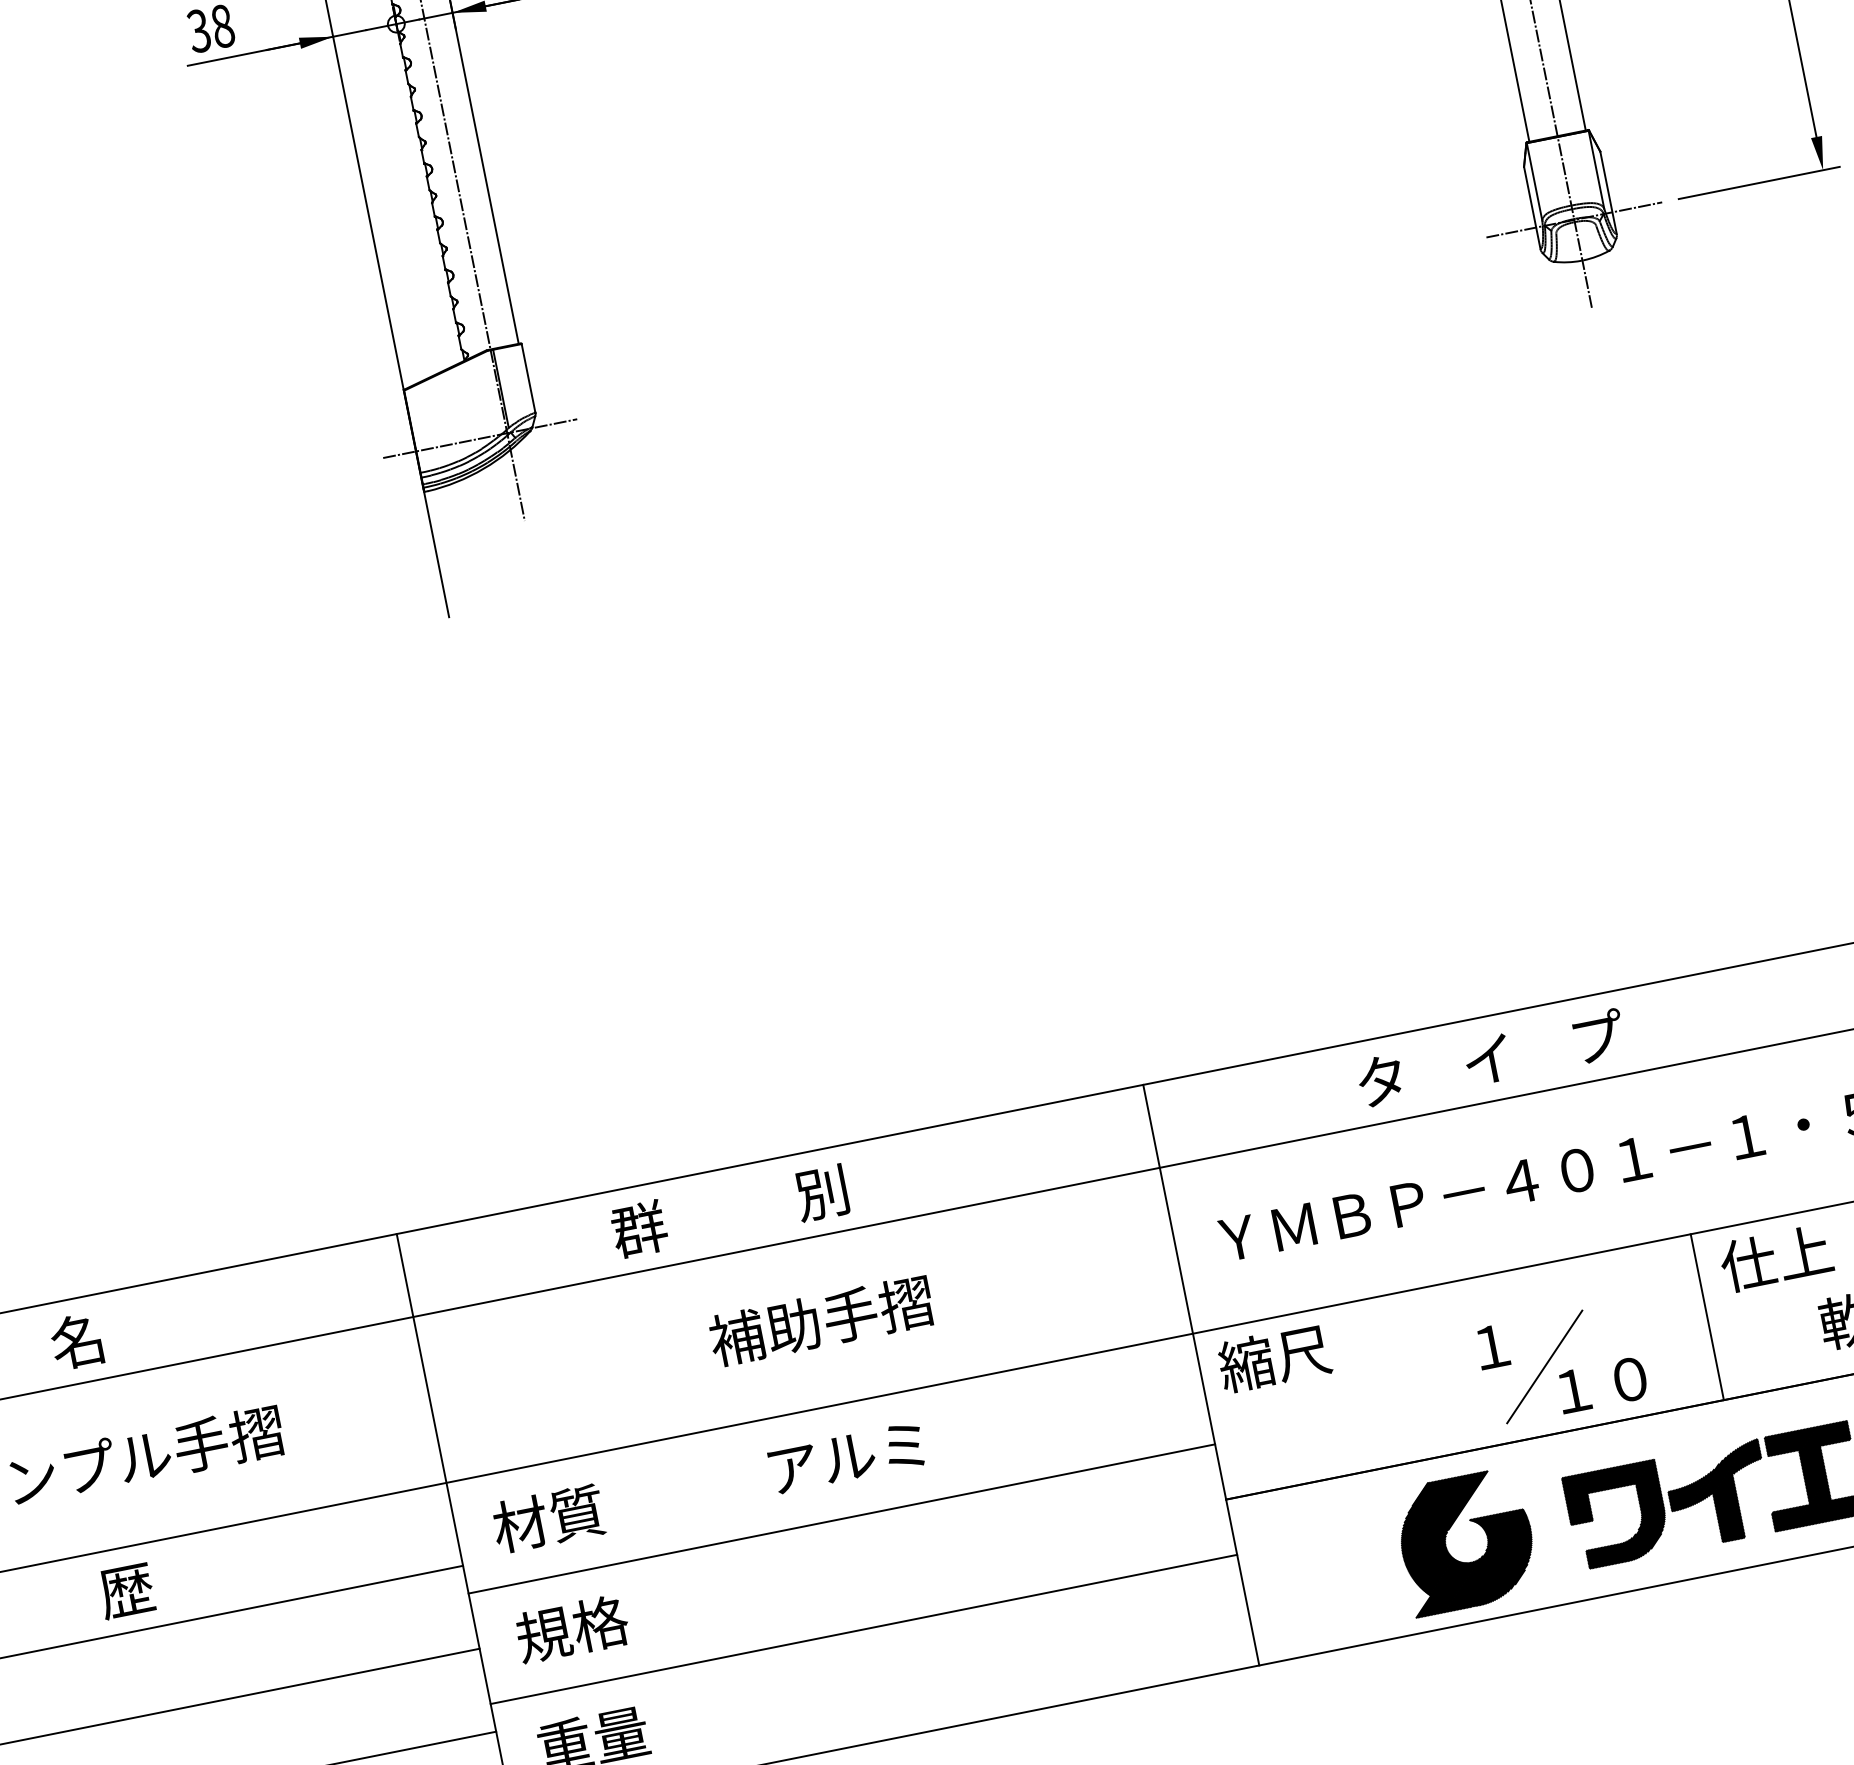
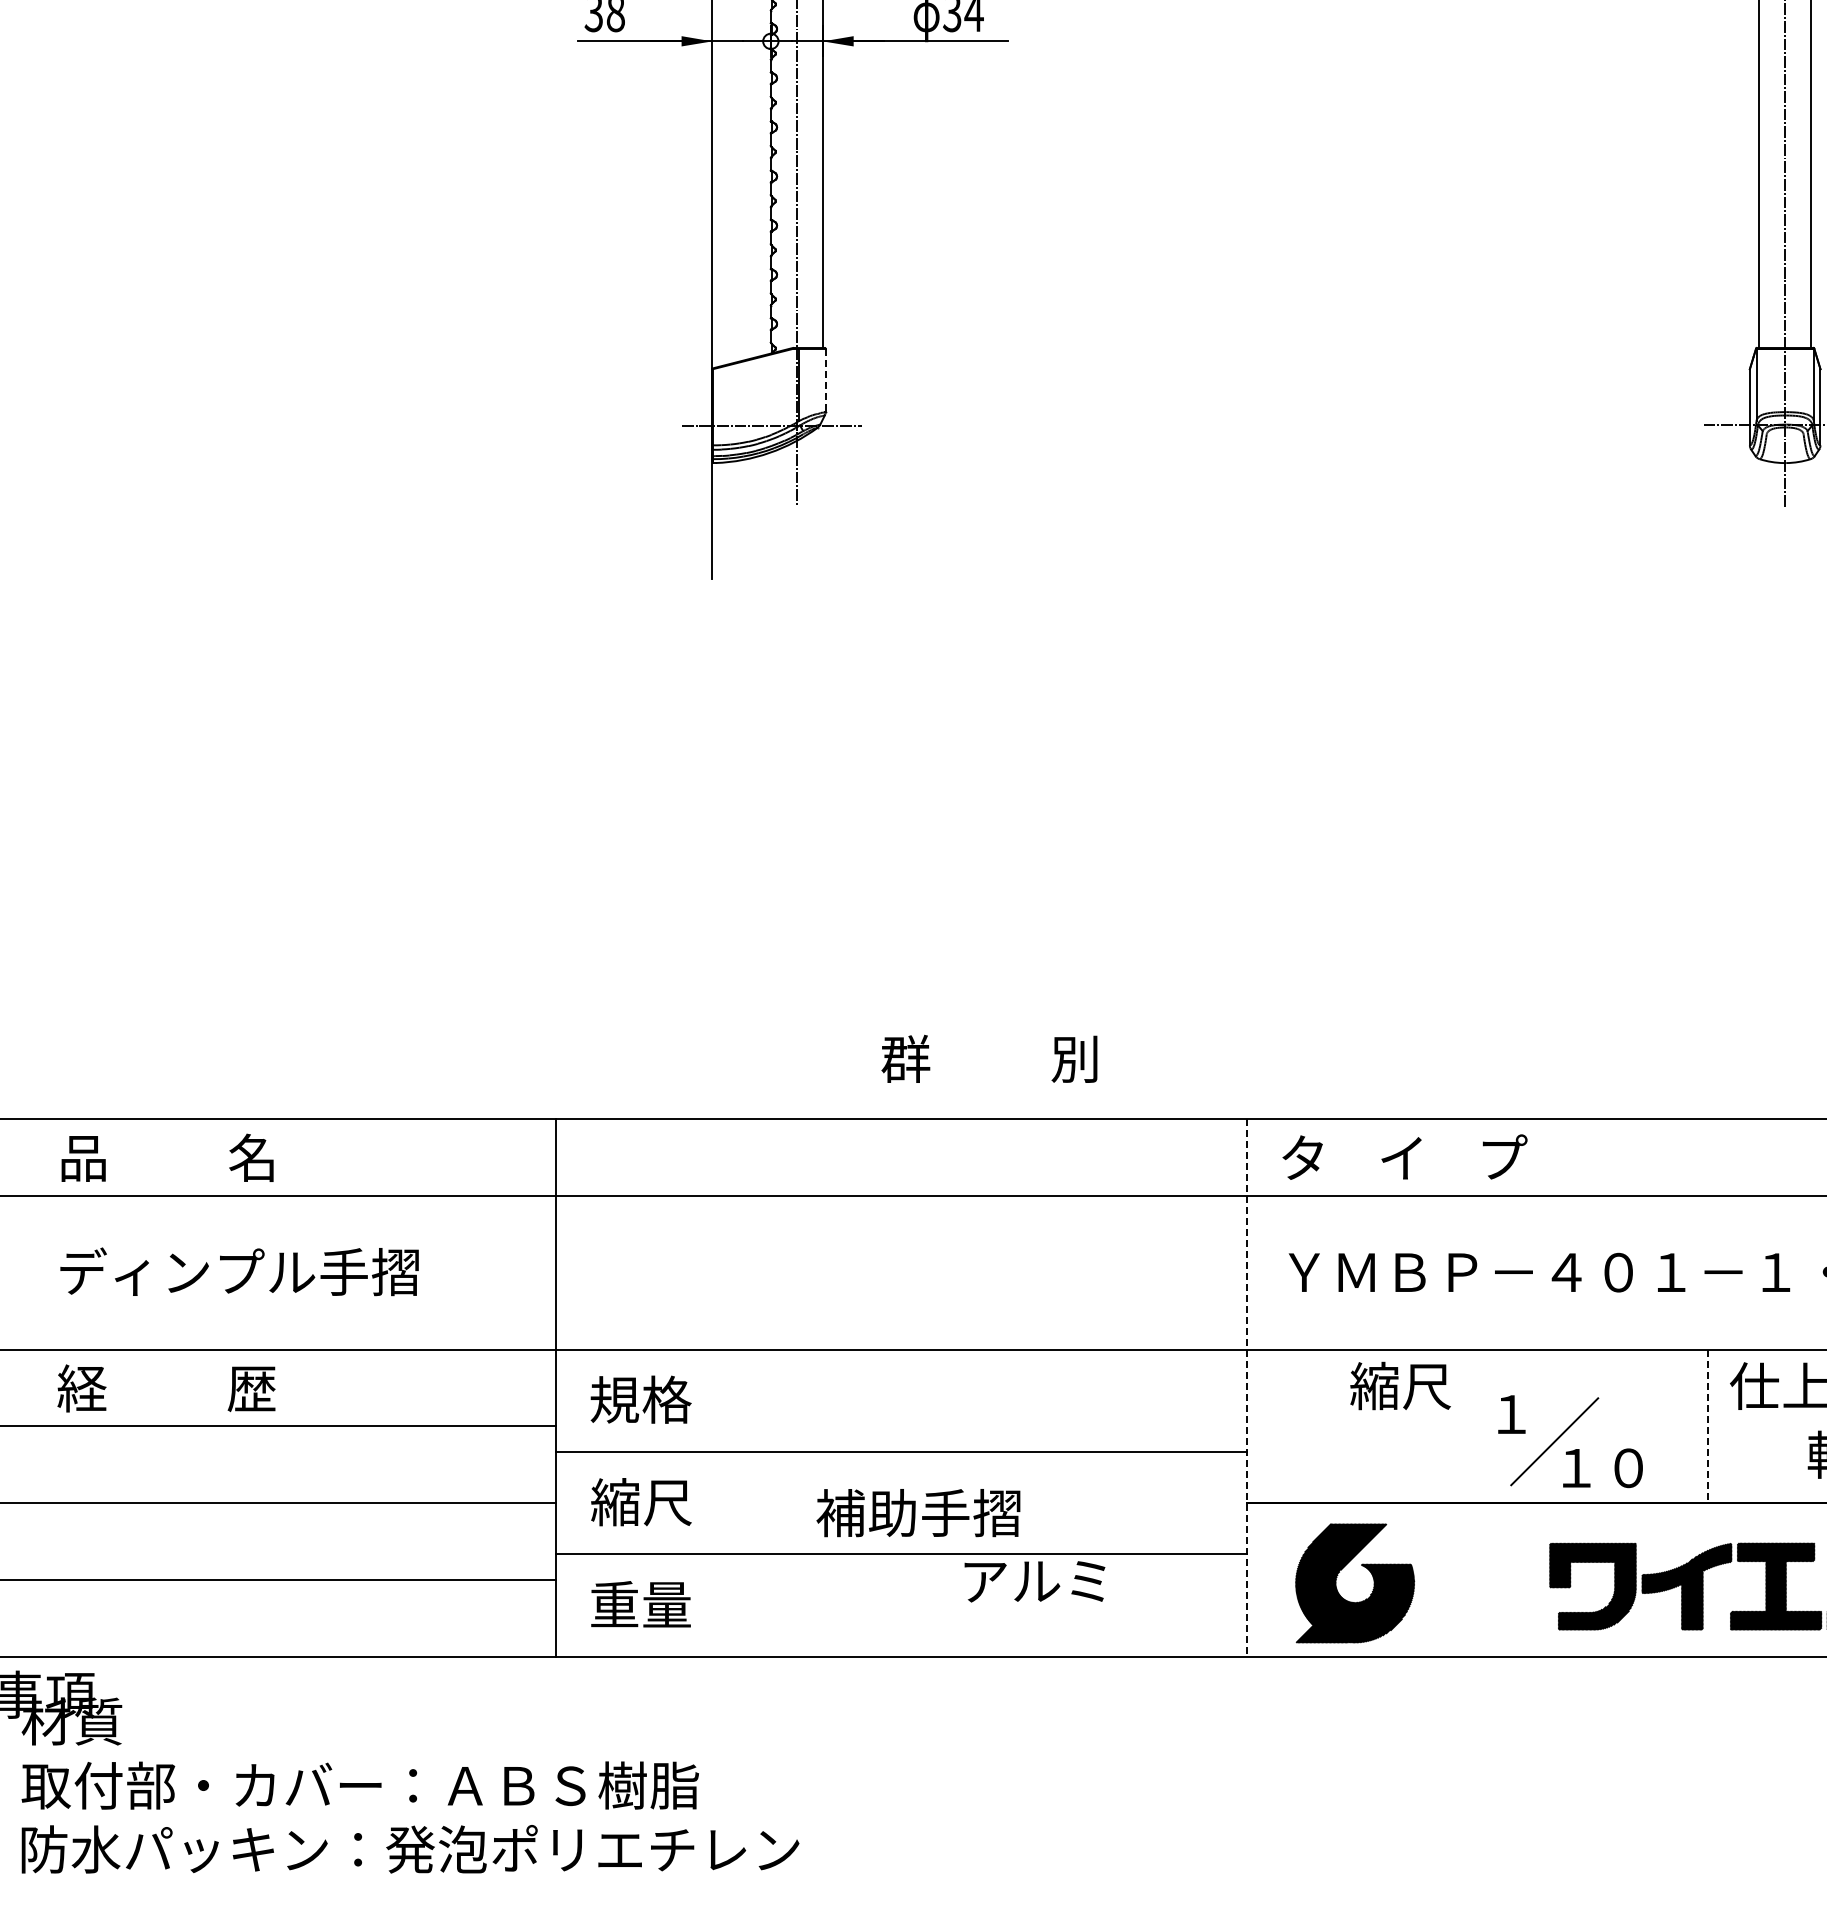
line: (528, 378) -> (825, 380), solid -> dashed
text: (1490, 1057) -> (1404, 1156), moved
text: (729, 1210) -> (989, 1058), moved
line: (1707, 1317) -> (1708, 1426), solid -> dashed
text: (821, 1321) -> (918, 1513), moved
text: (1274, 1357) -> (1400, 1385), moved
line: (1201, 1374) -> (1247, 1387), solid -> dashed
text: (846, 1457) -> (1034, 1581), moved
text: (548, 1518) -> (640, 1399), 材質 -> 規格
part: (1486, 1537) -> (1373, 1583), moved
text: (571, 1629) -> (641, 1502), 規格 -> 縮尺

